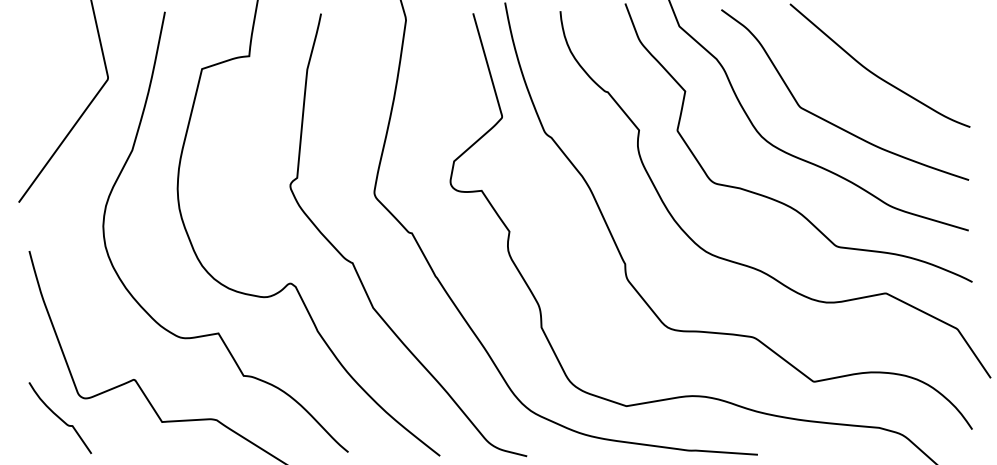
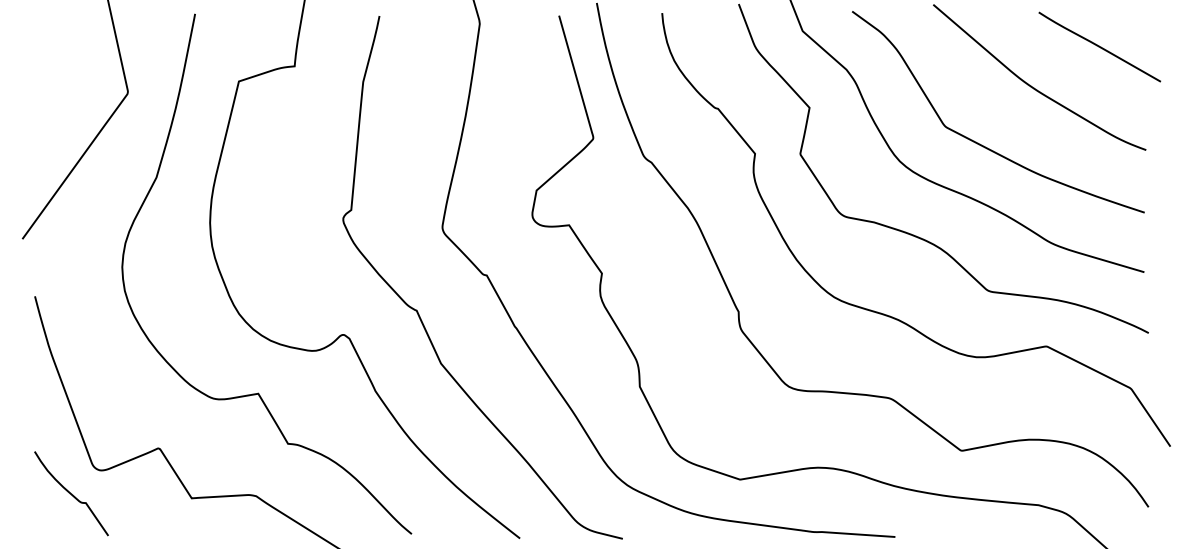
line: (930, 39) -> (1099, 46), added

